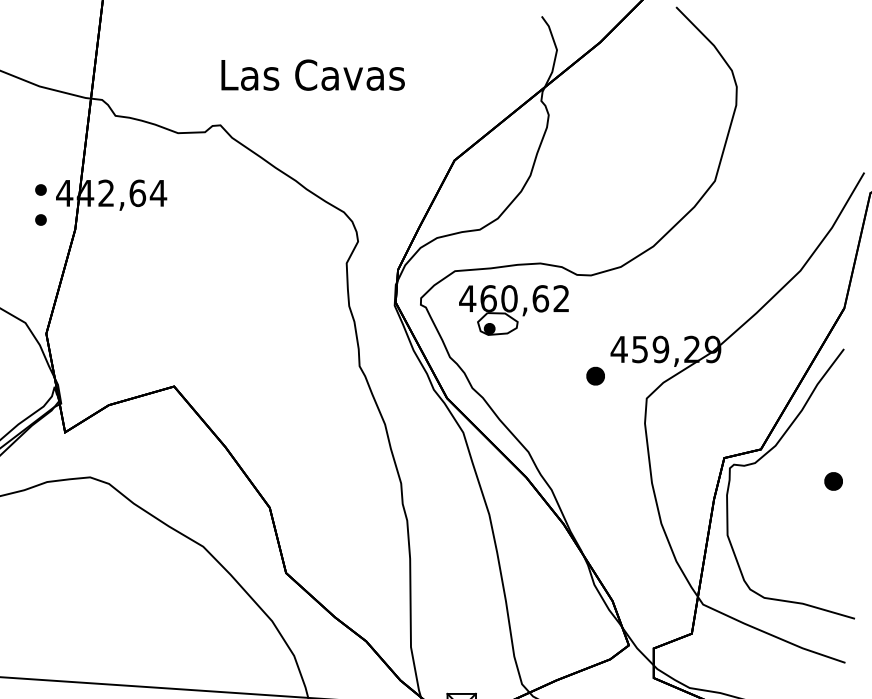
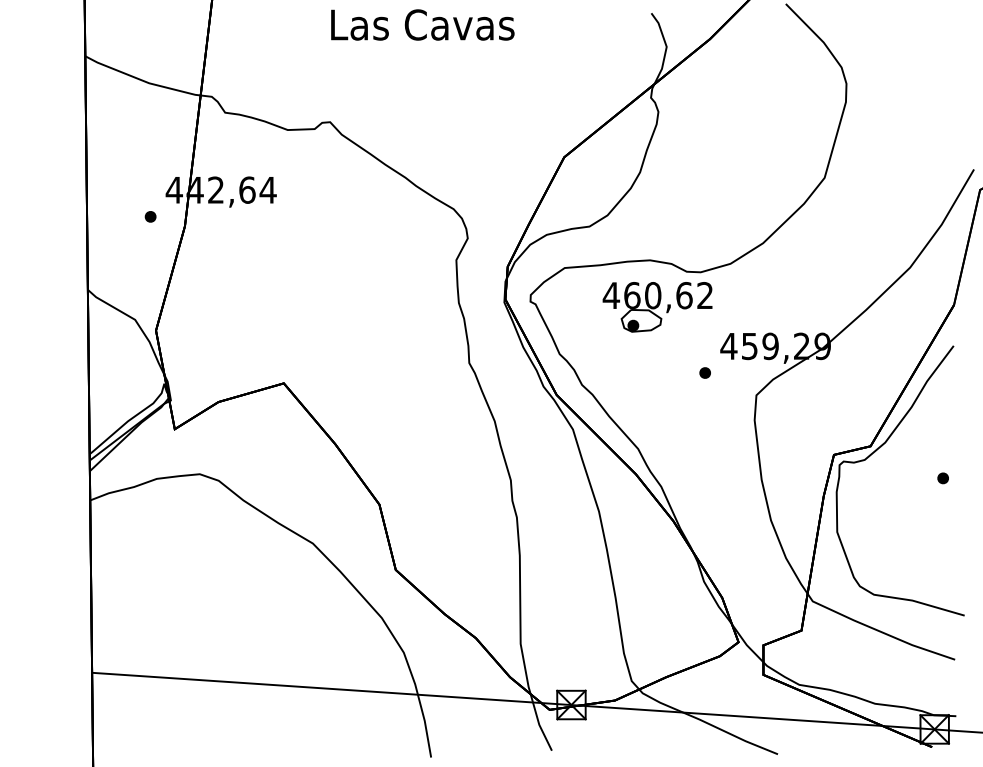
text: (312, 74) -> (422, 24), moved
part: (40, 189) -> (150, 186), removed
part: (513, 310) -> (657, 307), moved
part: (594, 375) -> (704, 372), size x0.62
part: (832, 481) -> (942, 478), size x0.62

